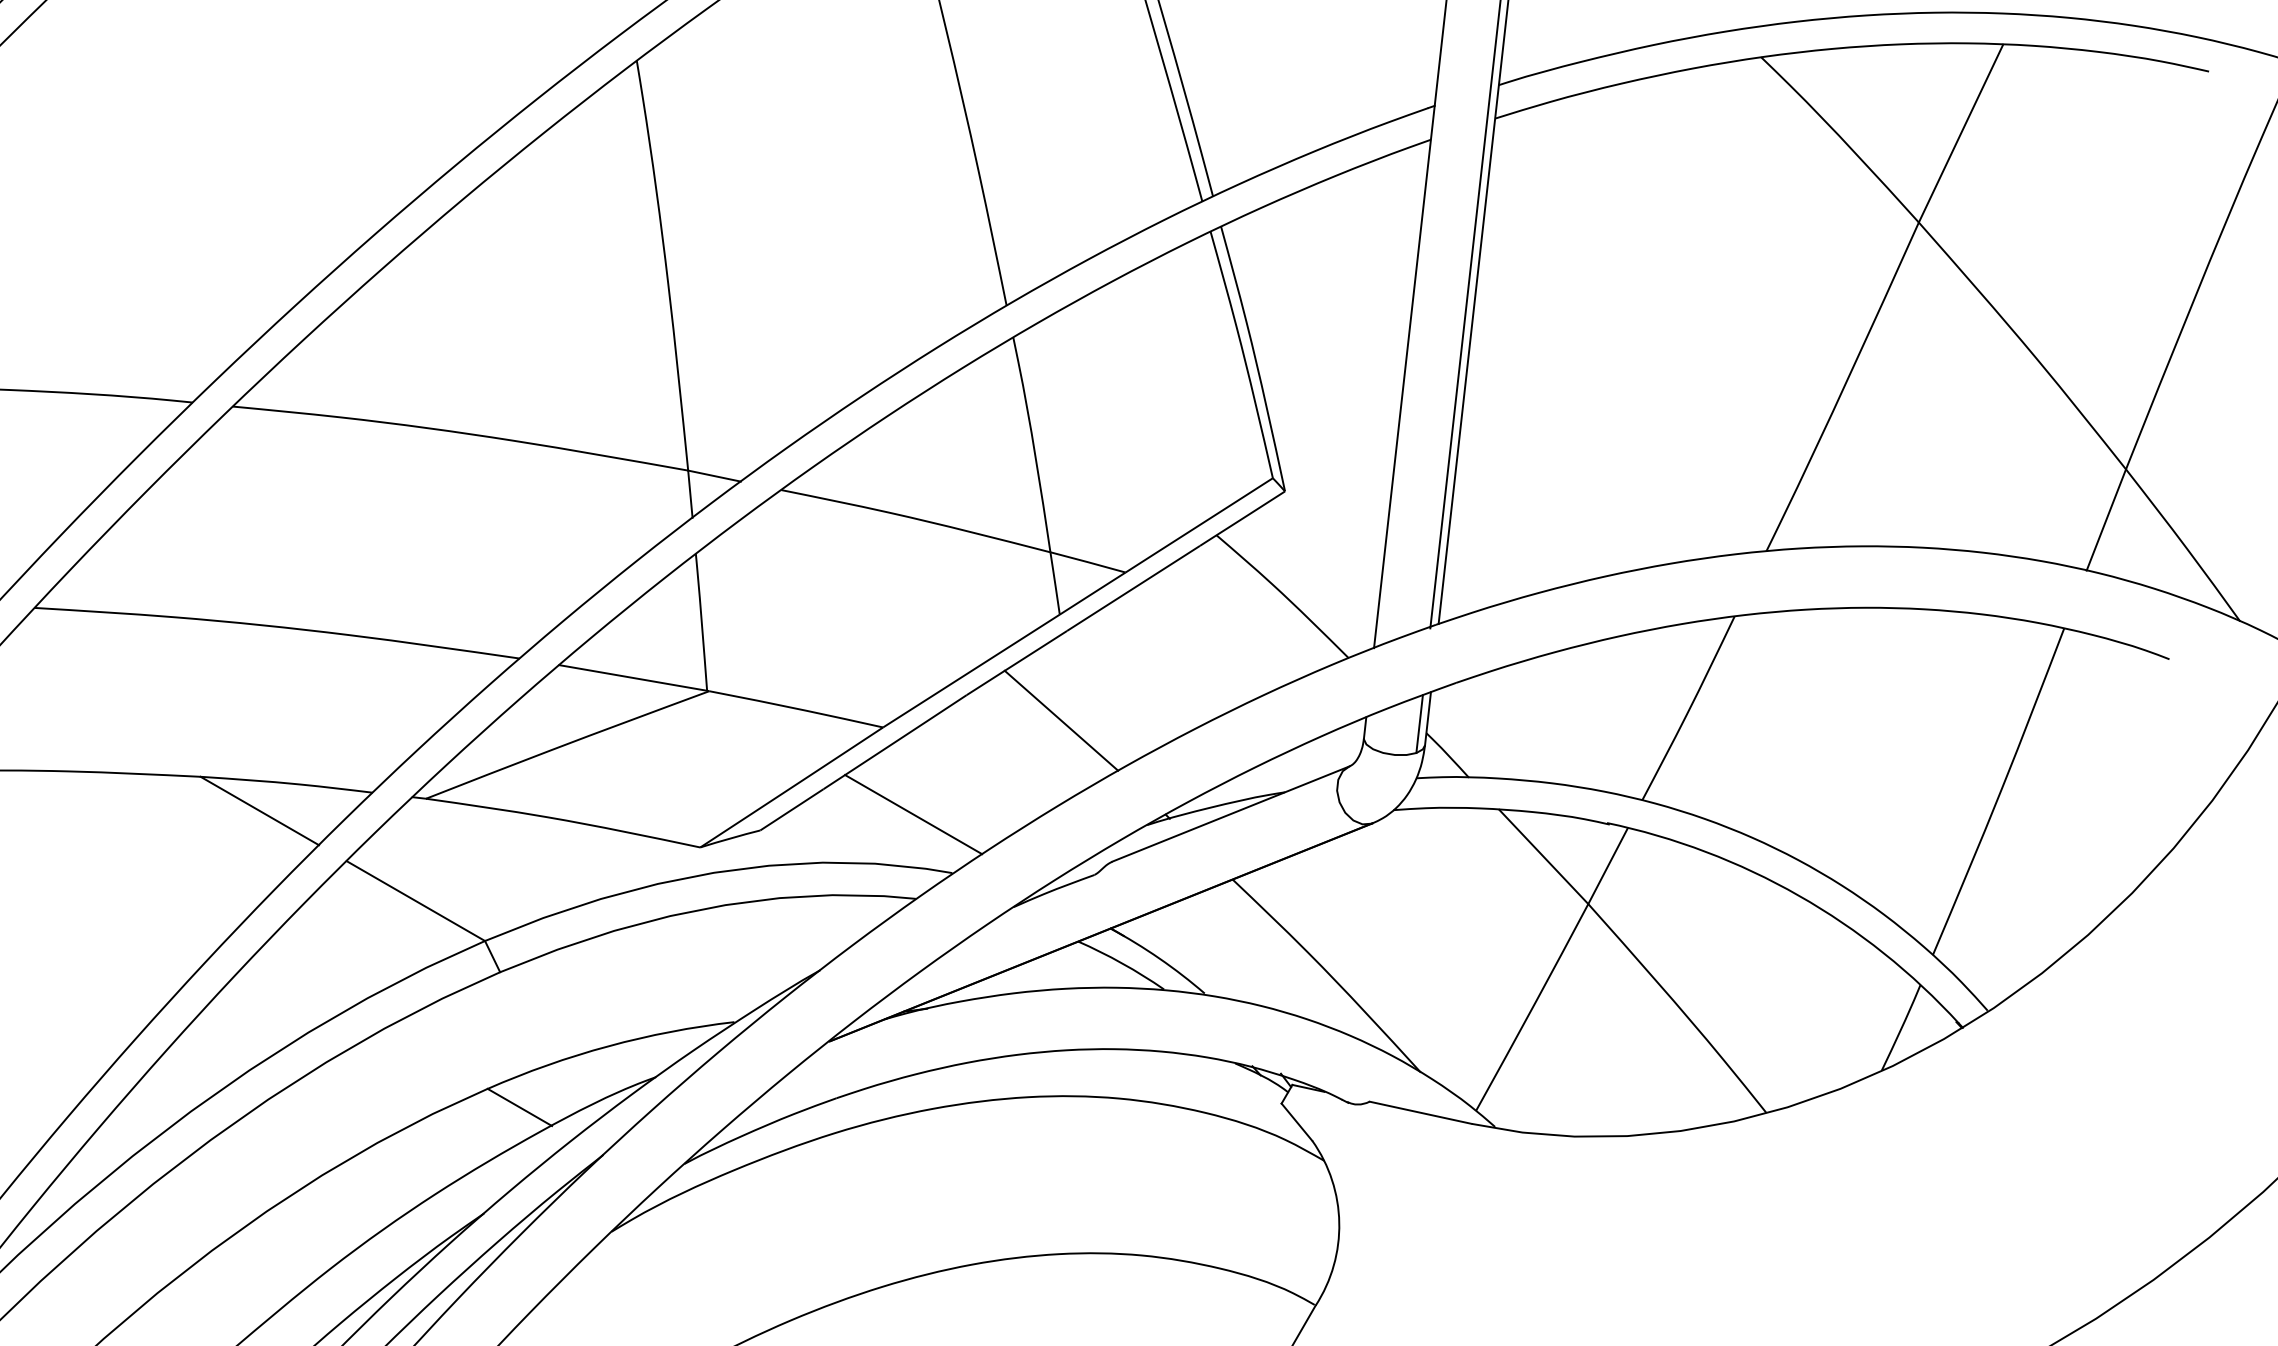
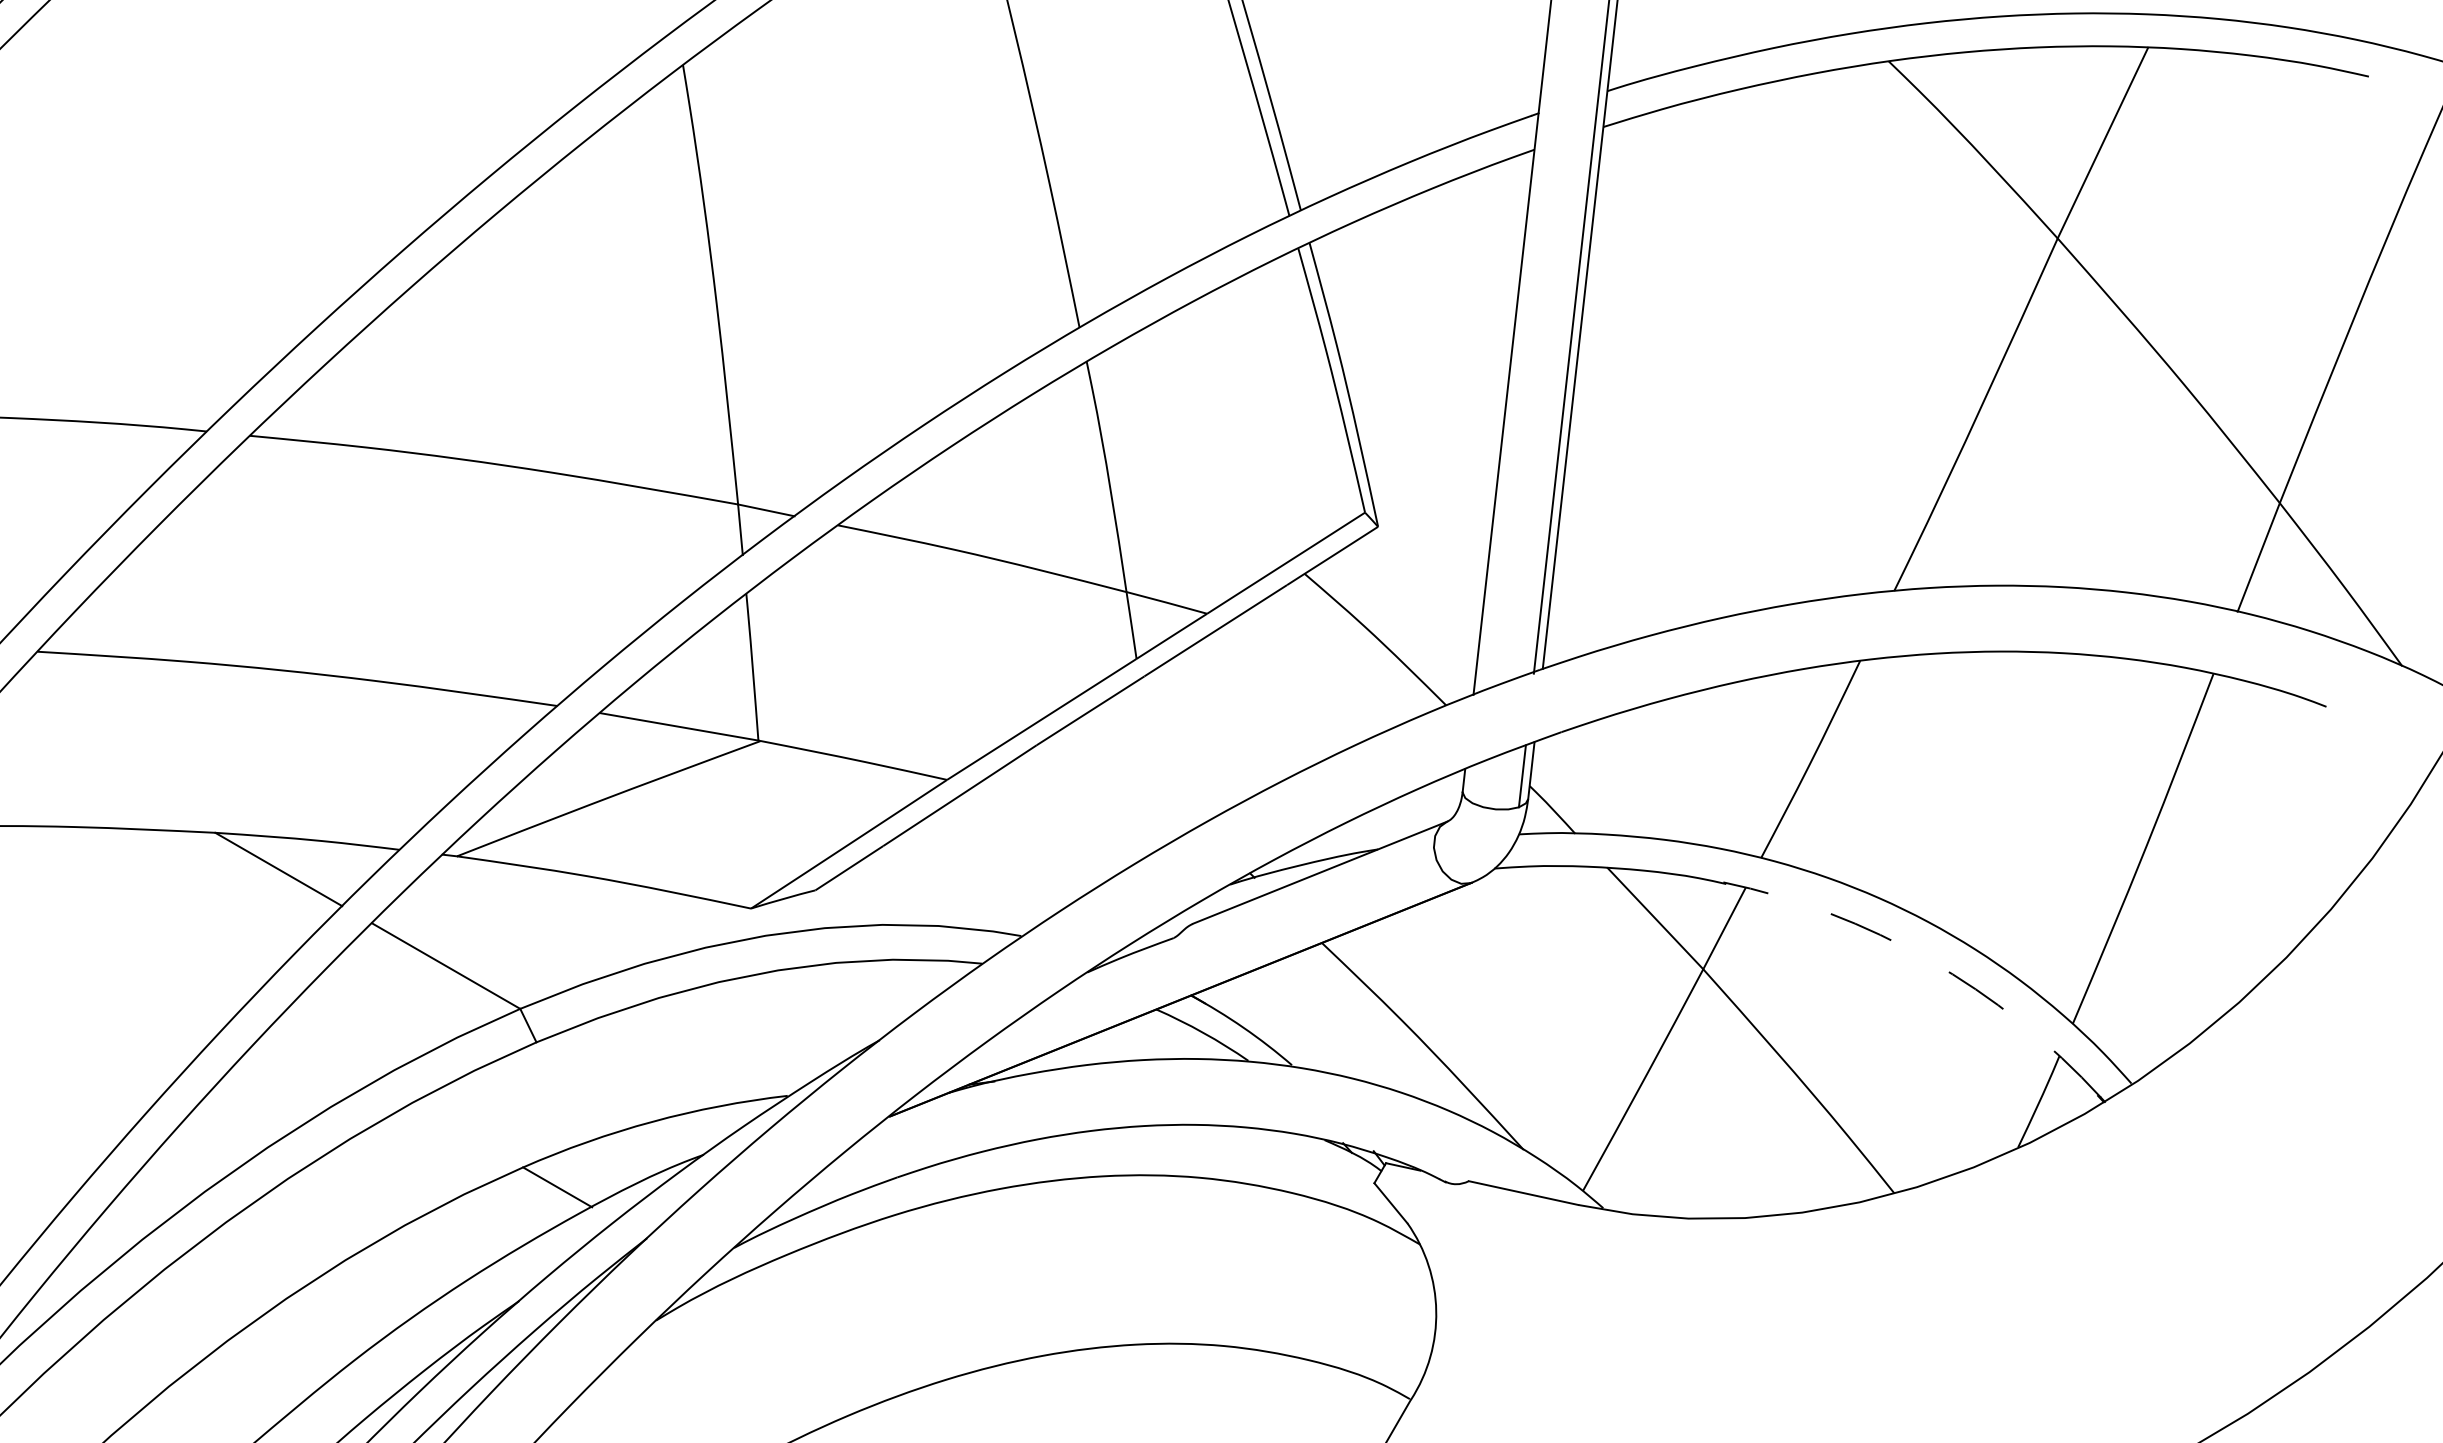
line: (1061, 720) -> (1138, 772), removed
line: (913, 813) -> (979, 872), removed
arc: (1799, 895) -> (1929, 960), solid -> dashed

